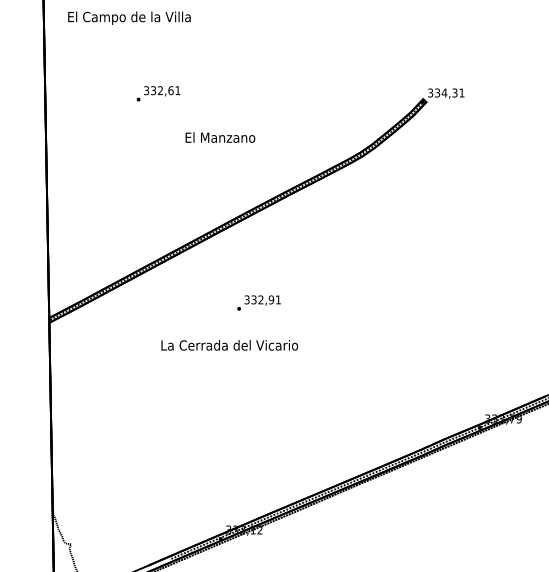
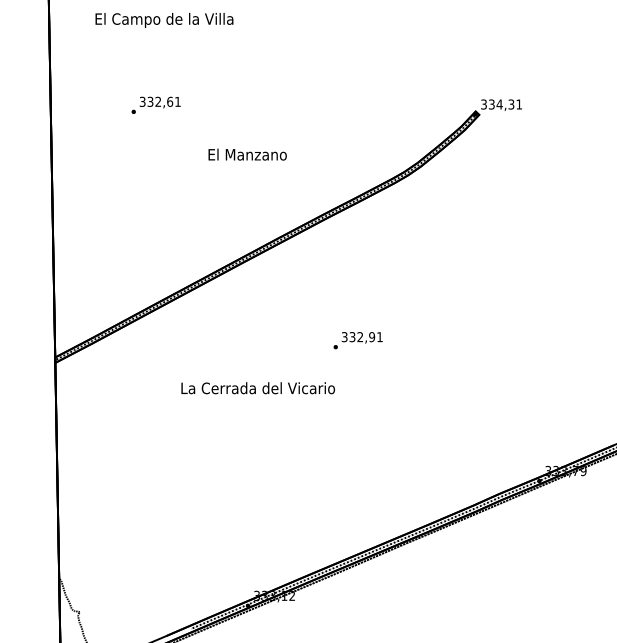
text: (129, 18) -> (164, 20), moved
text: (157, 93) -> (155, 104), moved
text: (258, 302) -> (357, 340), moved

